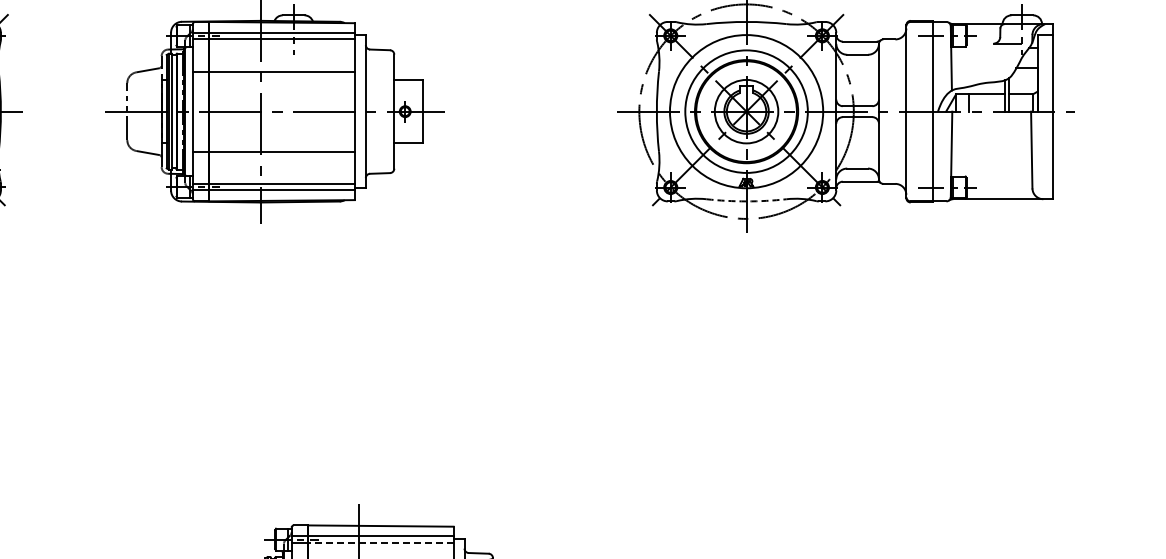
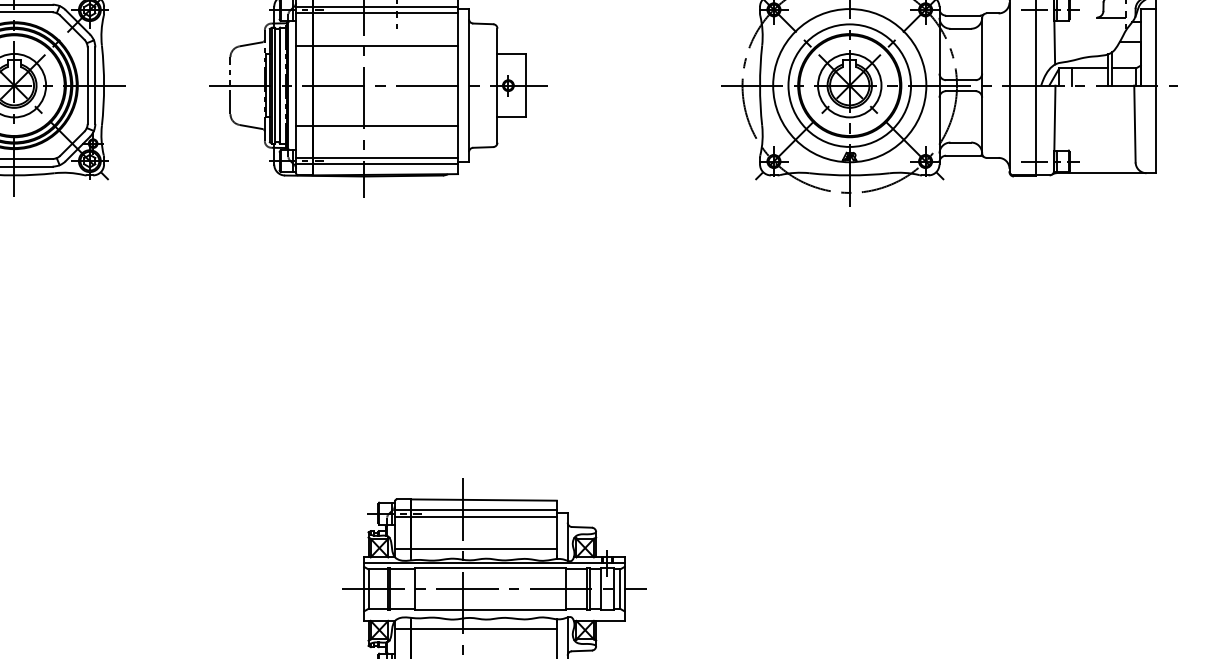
arc: (746, 201) -> (849, 175), dashed -> solid
line: (381, 542) -> (484, 516), dashed -> solid

